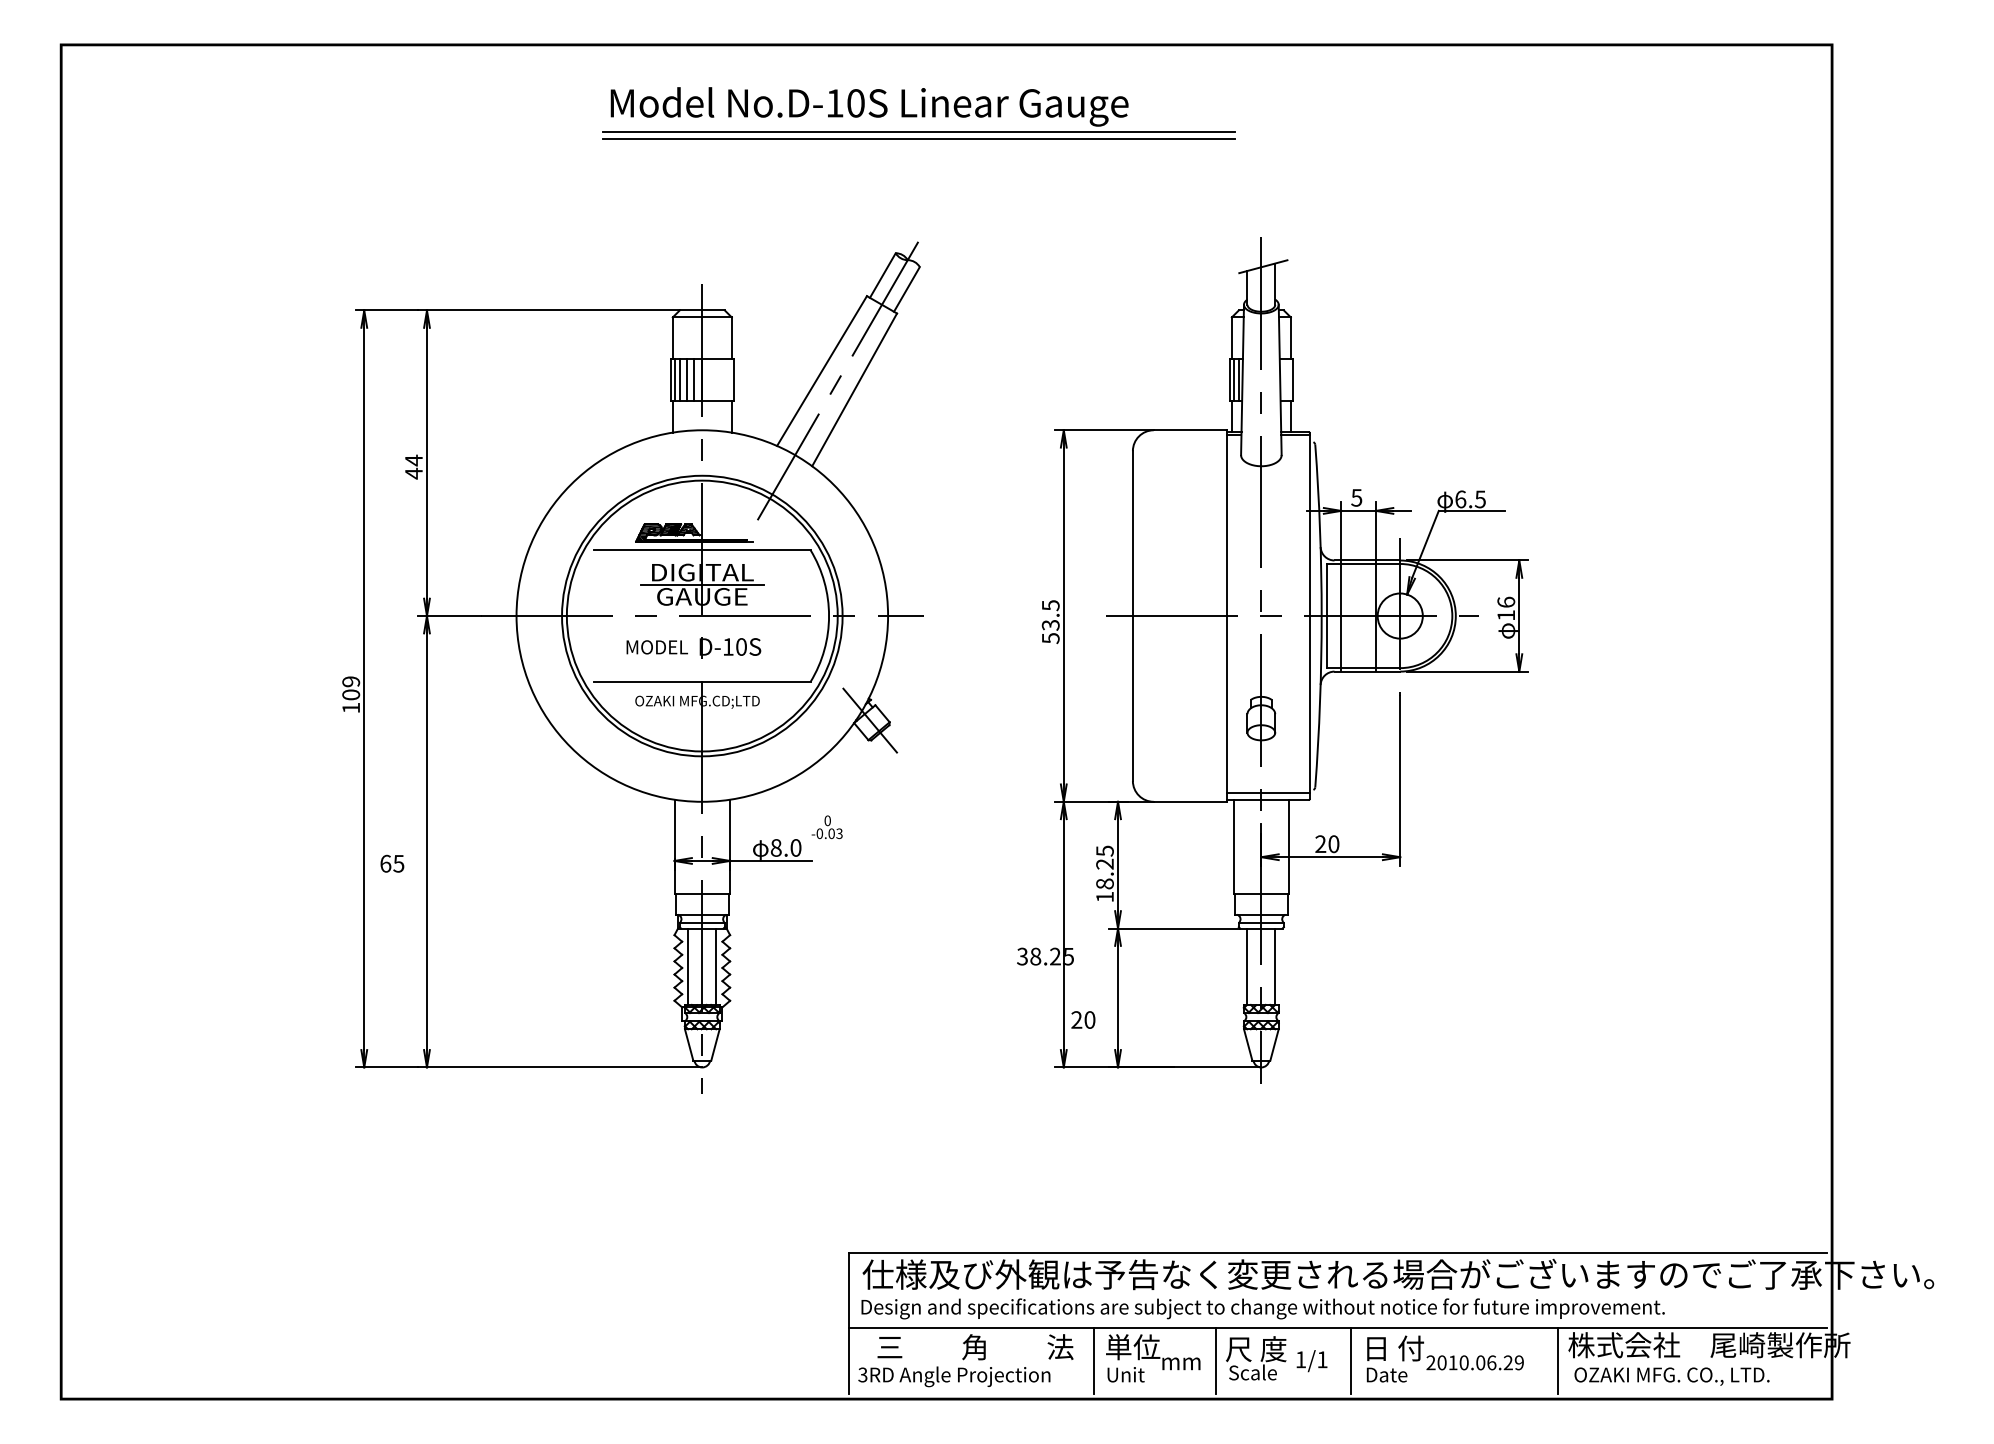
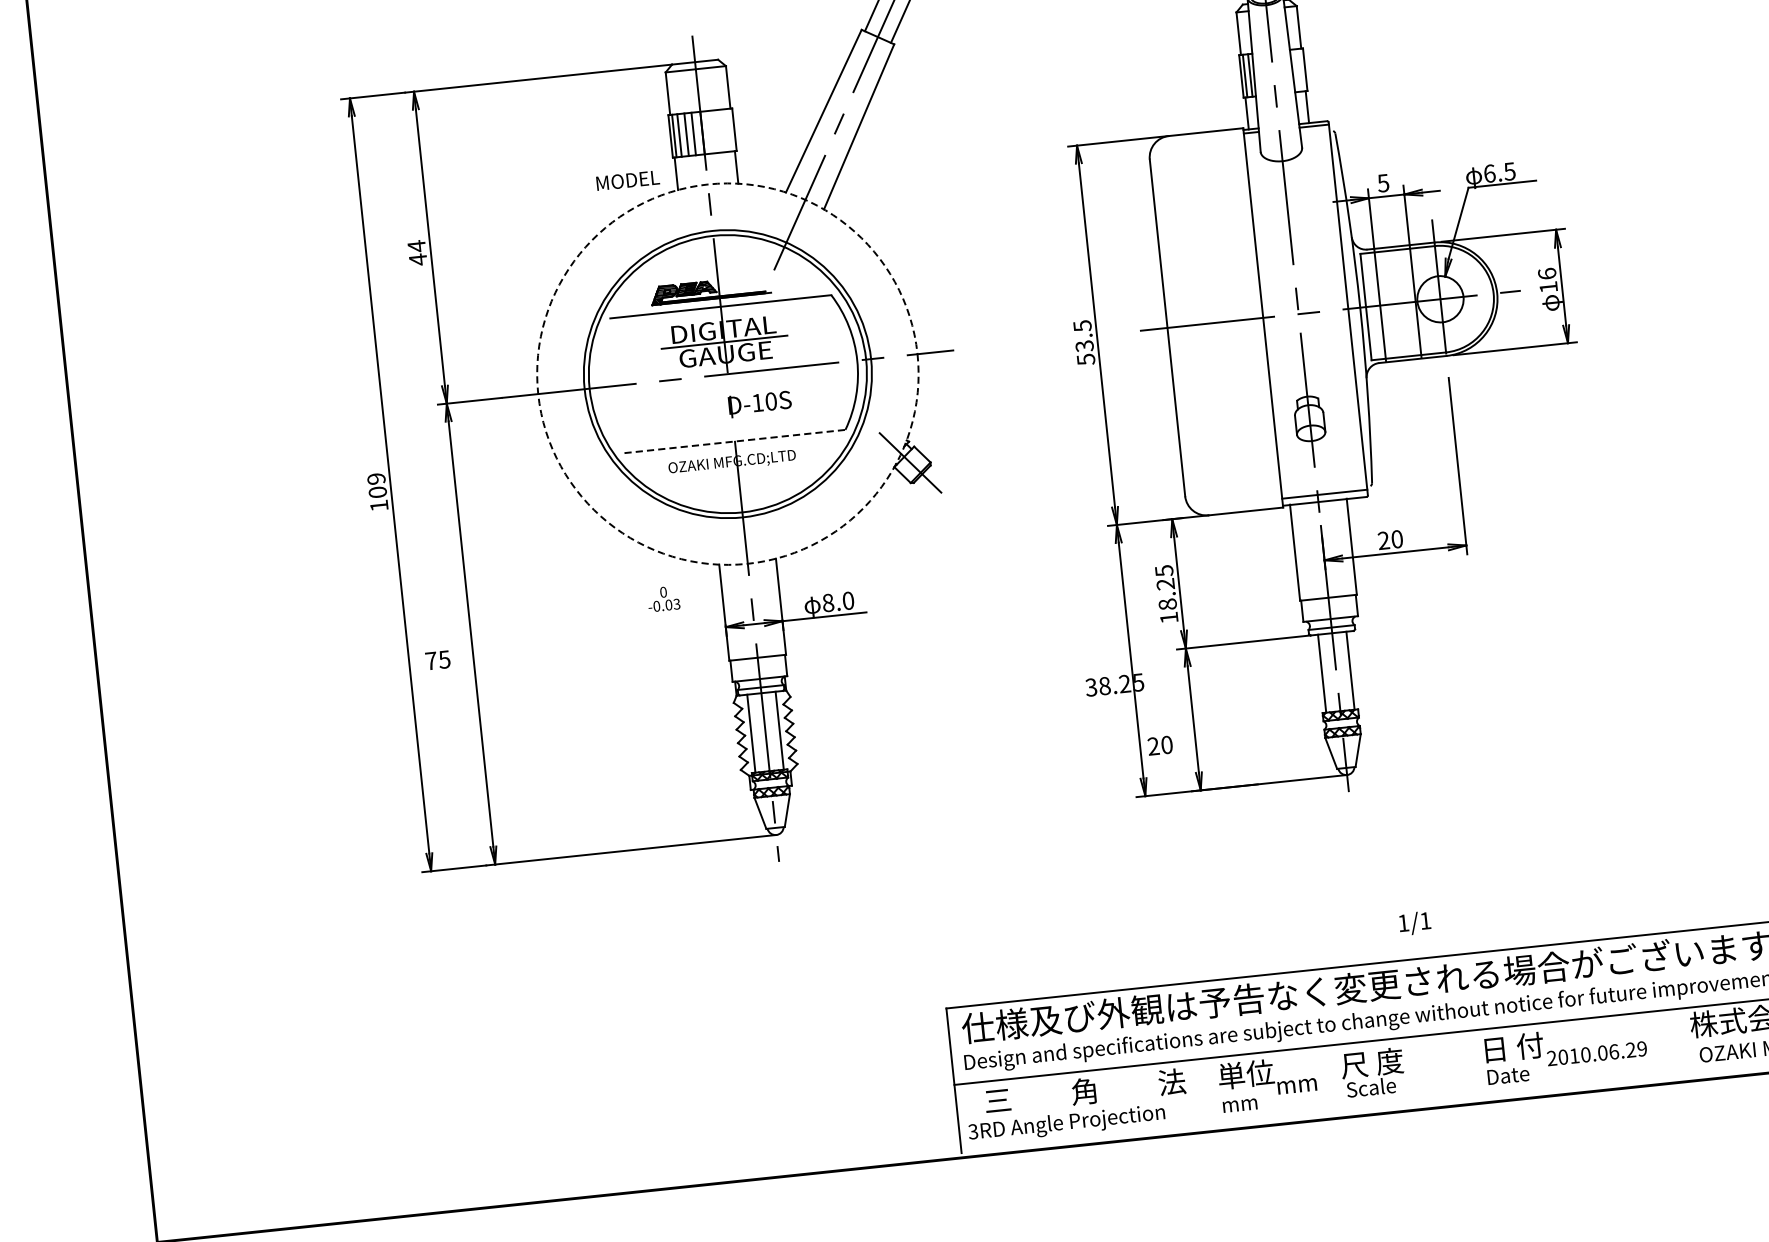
circle: (702, 615) -> (728, 373), solid -> dashed
text: (656, 647) -> (627, 180), moved
line: (702, 682) -> (735, 441), solid -> dashed
text: (826, 827) -> (662, 599), moved
text: (385, 863) -> (430, 660), 65 -> 75
line: (1094, 1360) -> (1208, 1092), removed
line: (1215, 1360) -> (1331, 1079), removed
line: (1351, 1360) -> (1470, 1064), removed
line: (1557, 1360) -> (1680, 1042), removed
text: (1311, 1361) -> (1414, 923), moved
text: (1125, 1374) -> (1241, 1103), Unit -> mm

